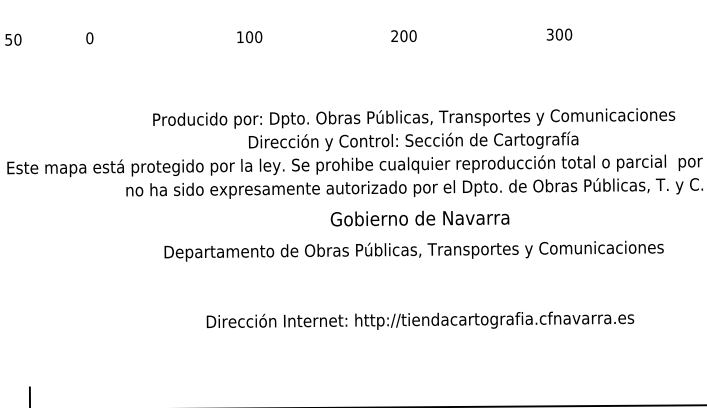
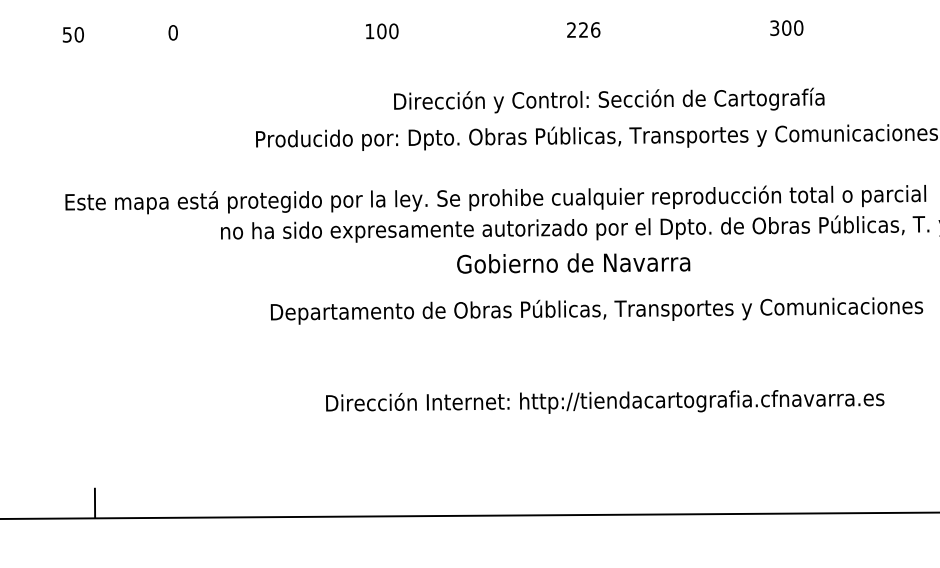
text: (408, 35) -> (589, 29), 200 -> 226
text: (413, 141) -> (609, 100), moved
text: (419, 218) -> (573, 263), moved

